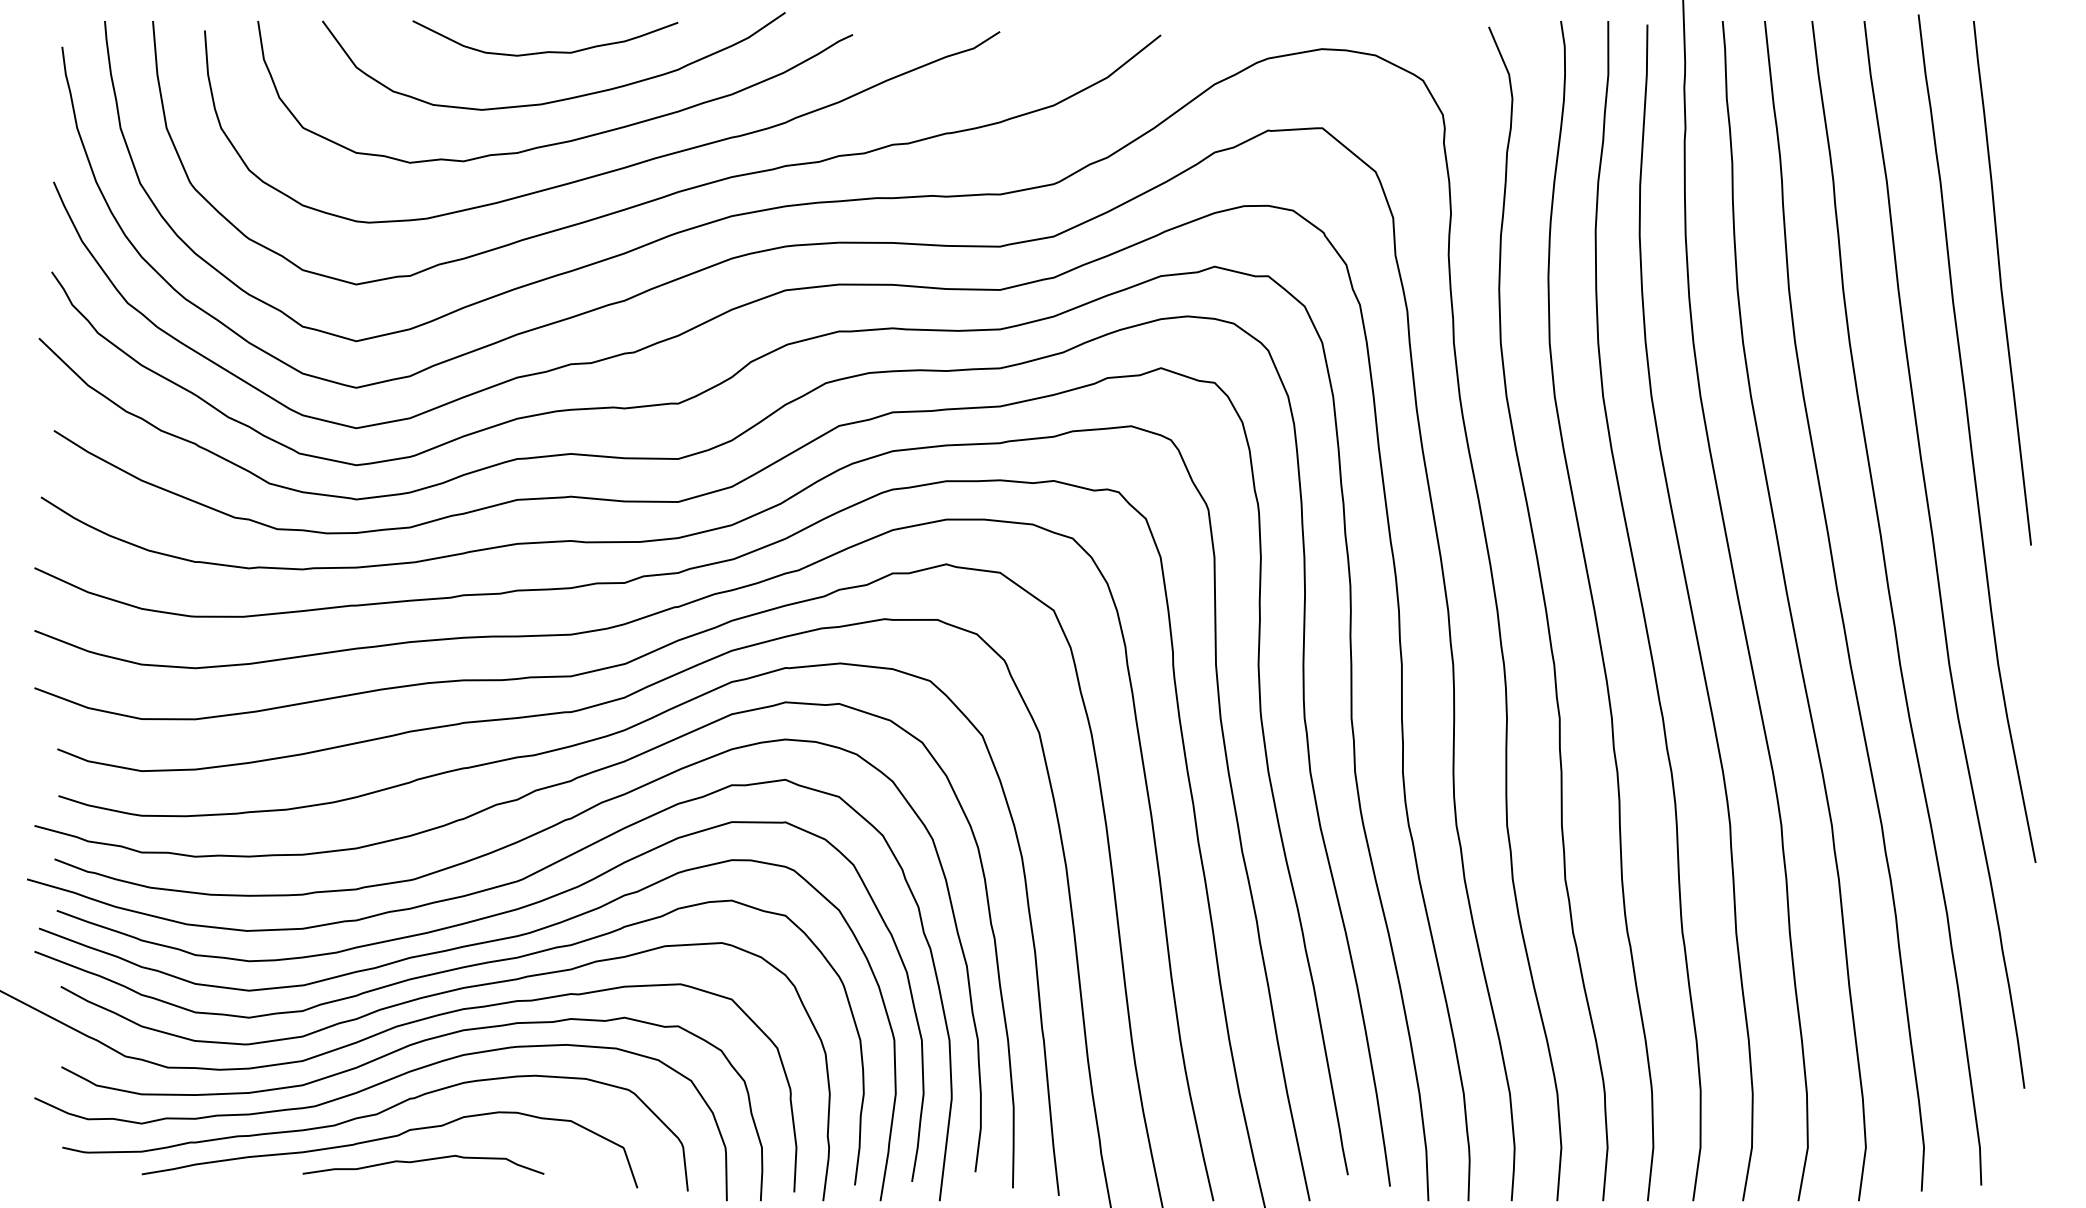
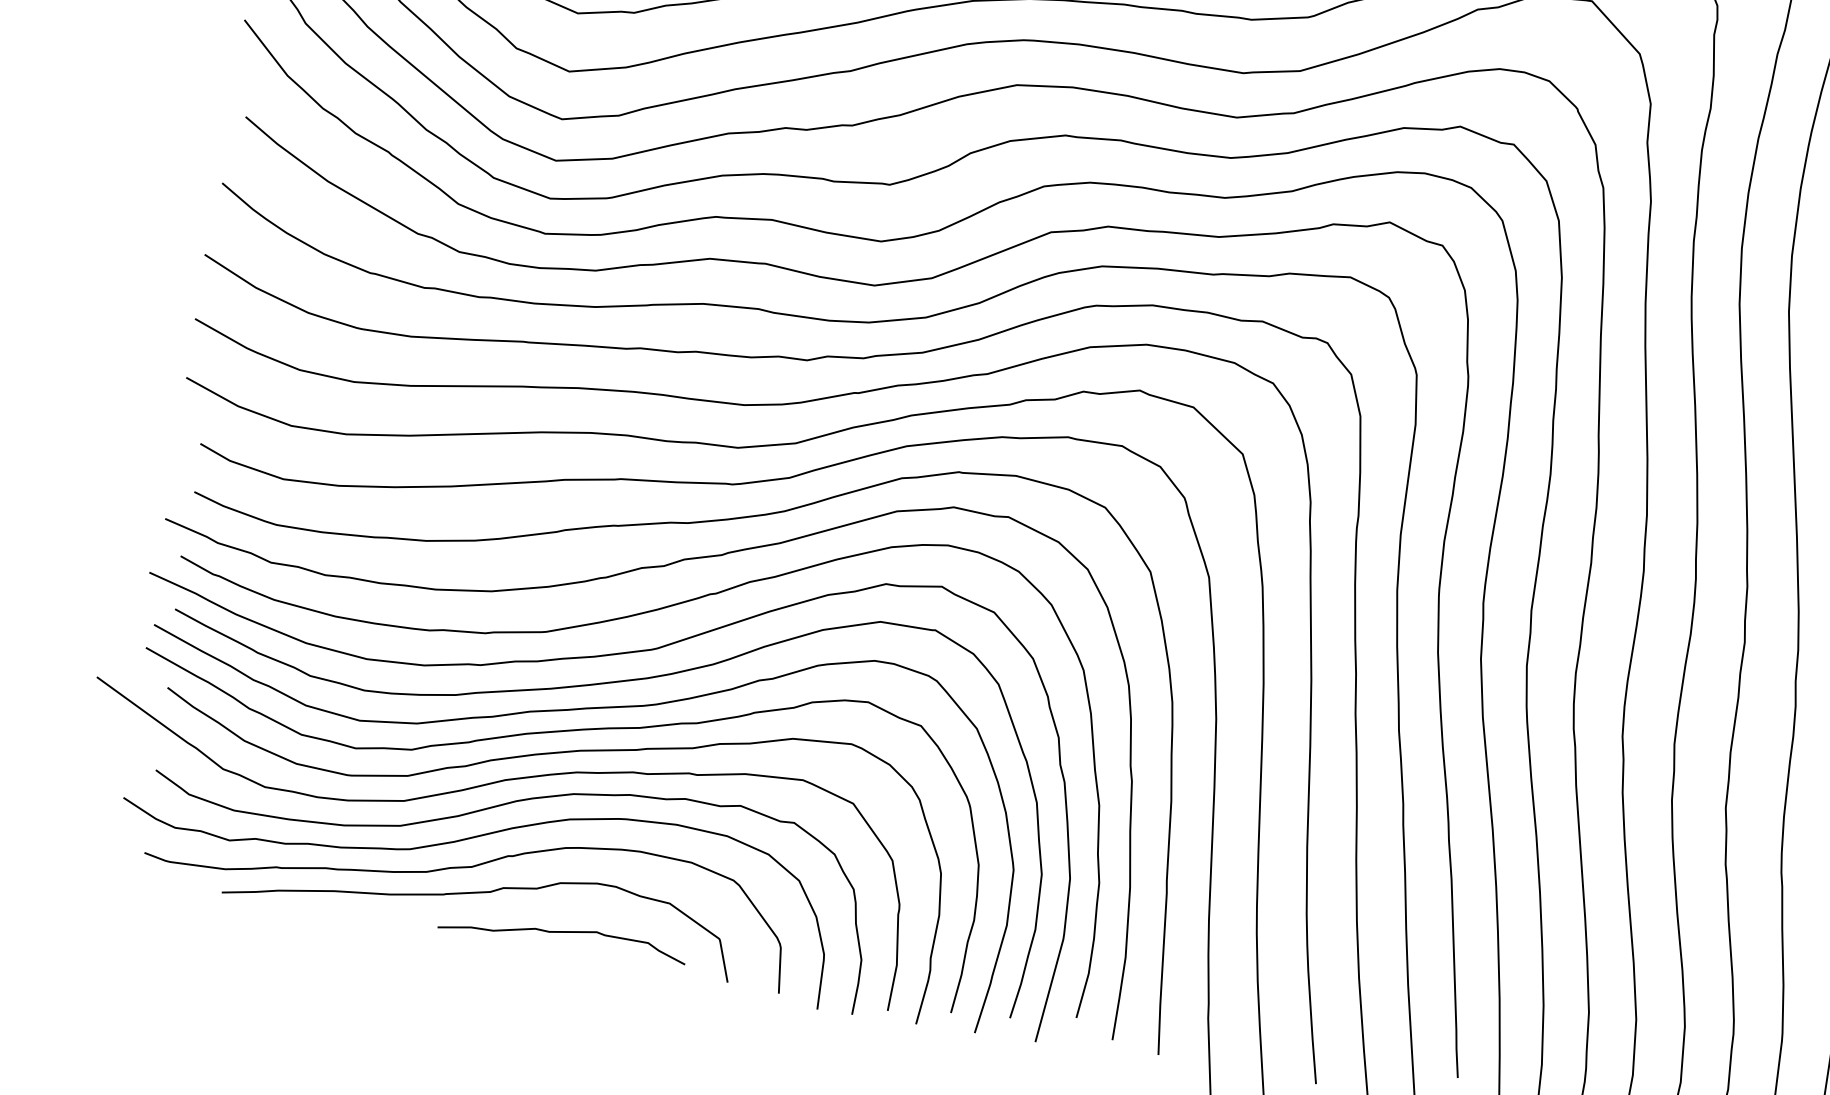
curve: (423, 1161) -> (563, 933), moved

